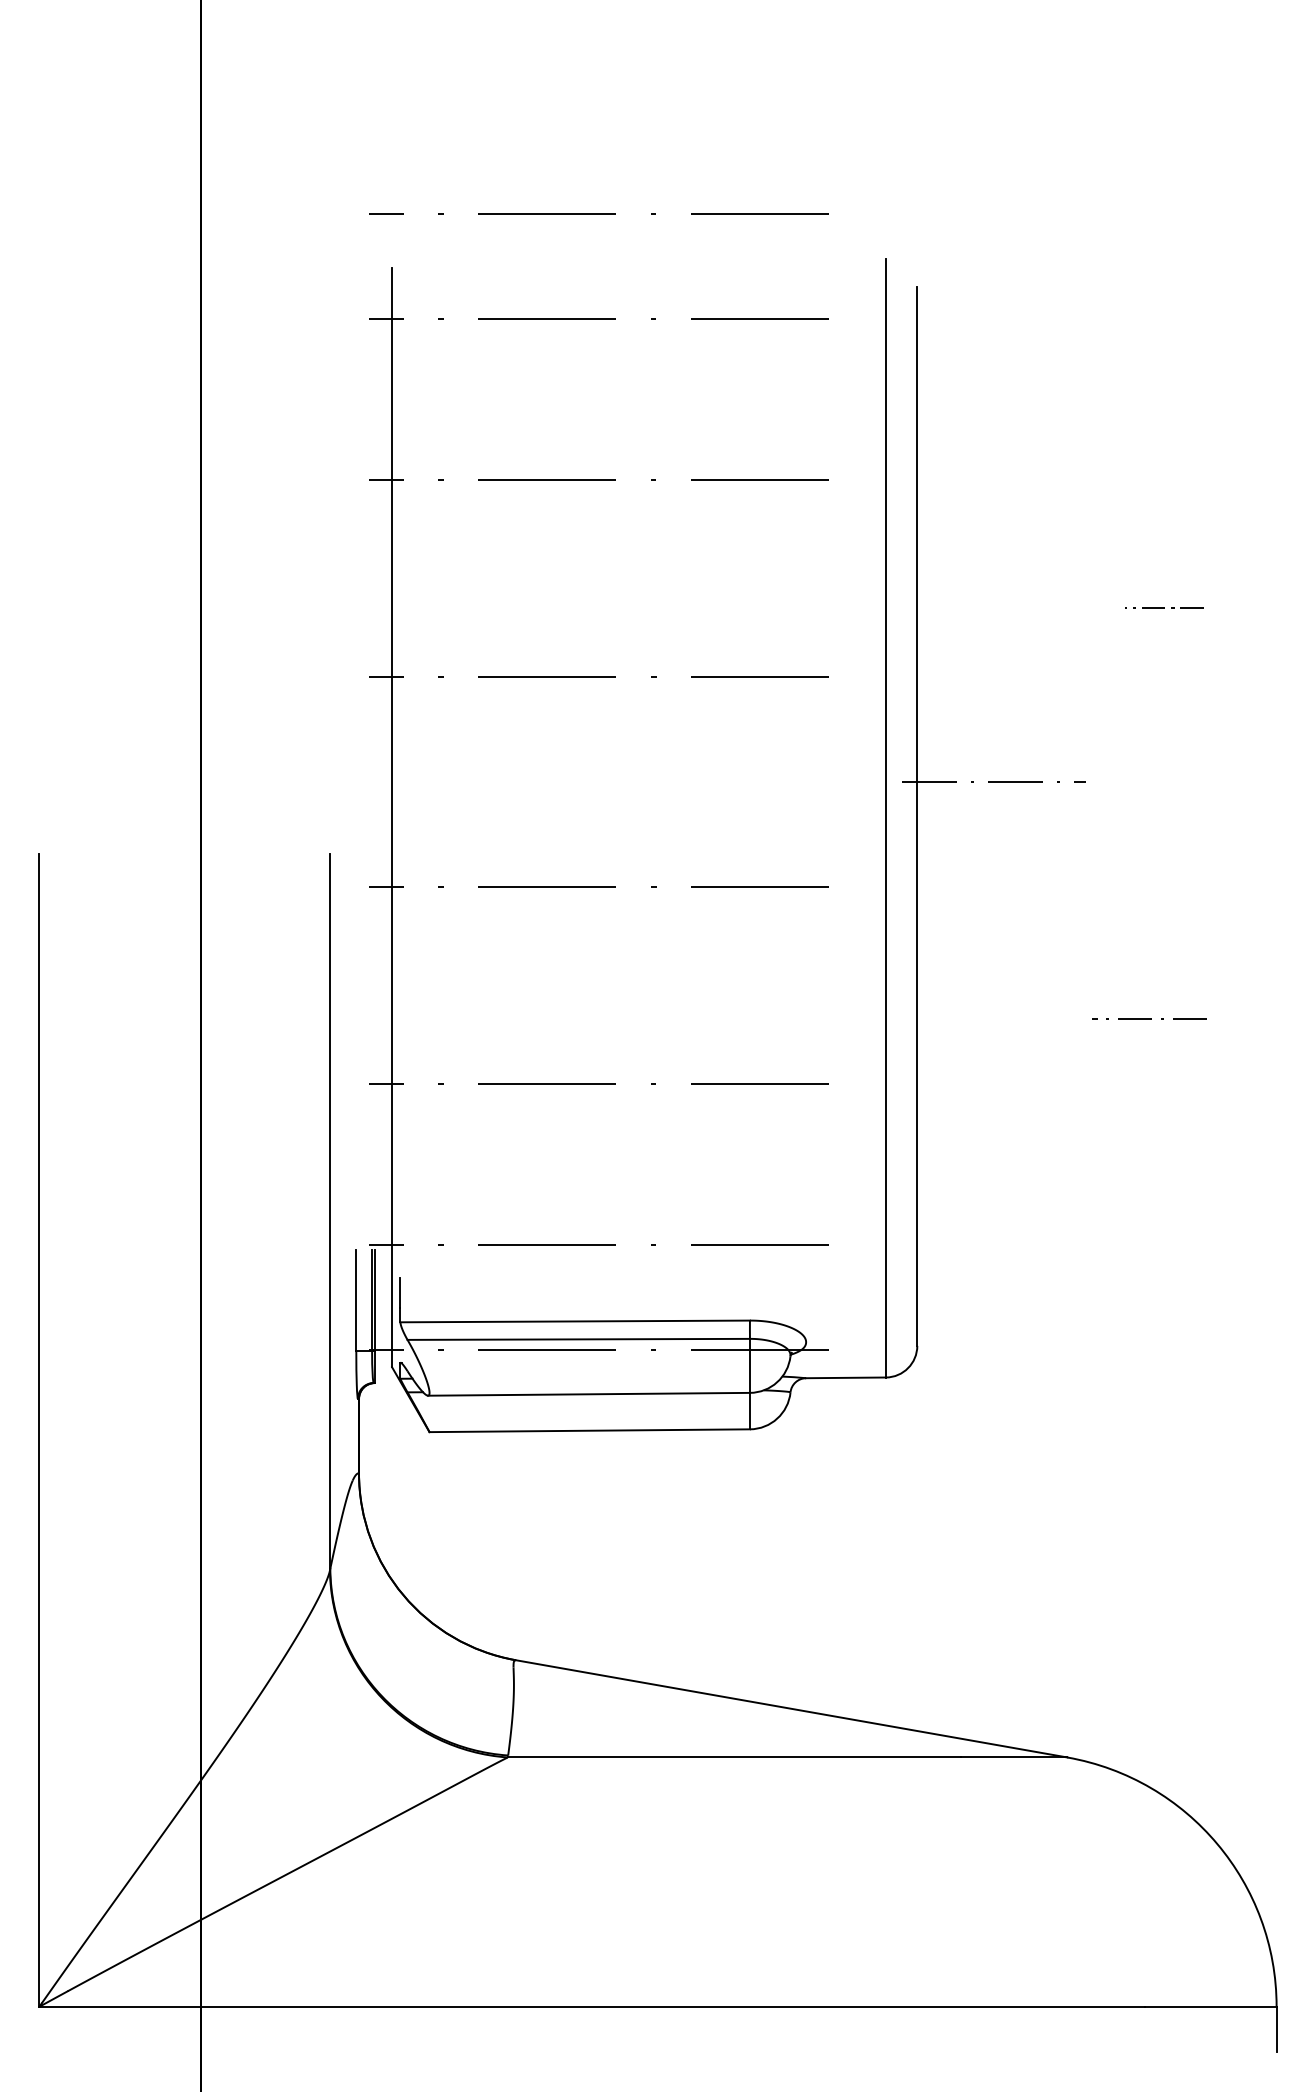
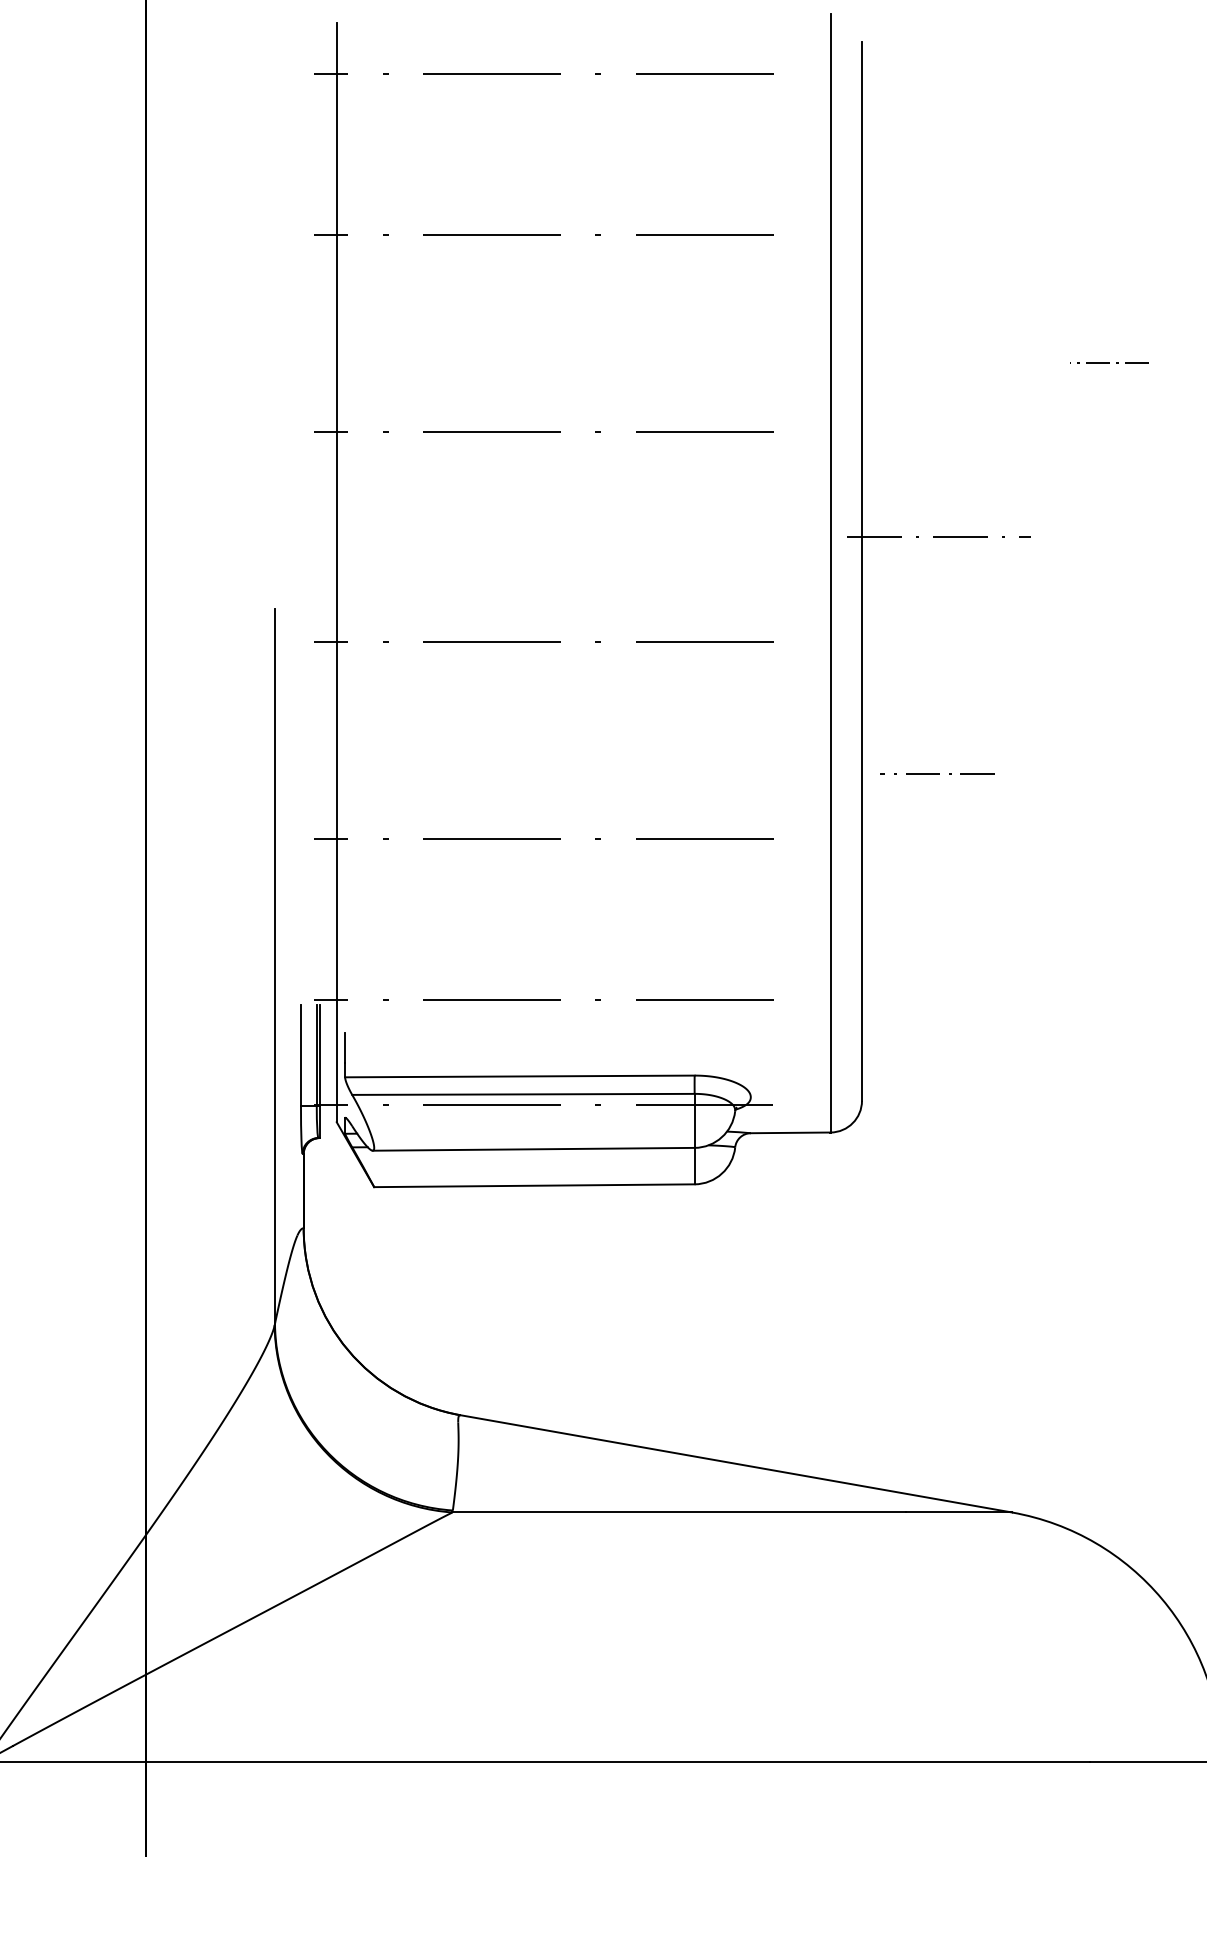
line: (1149, 1018) -> (937, 773), moved

